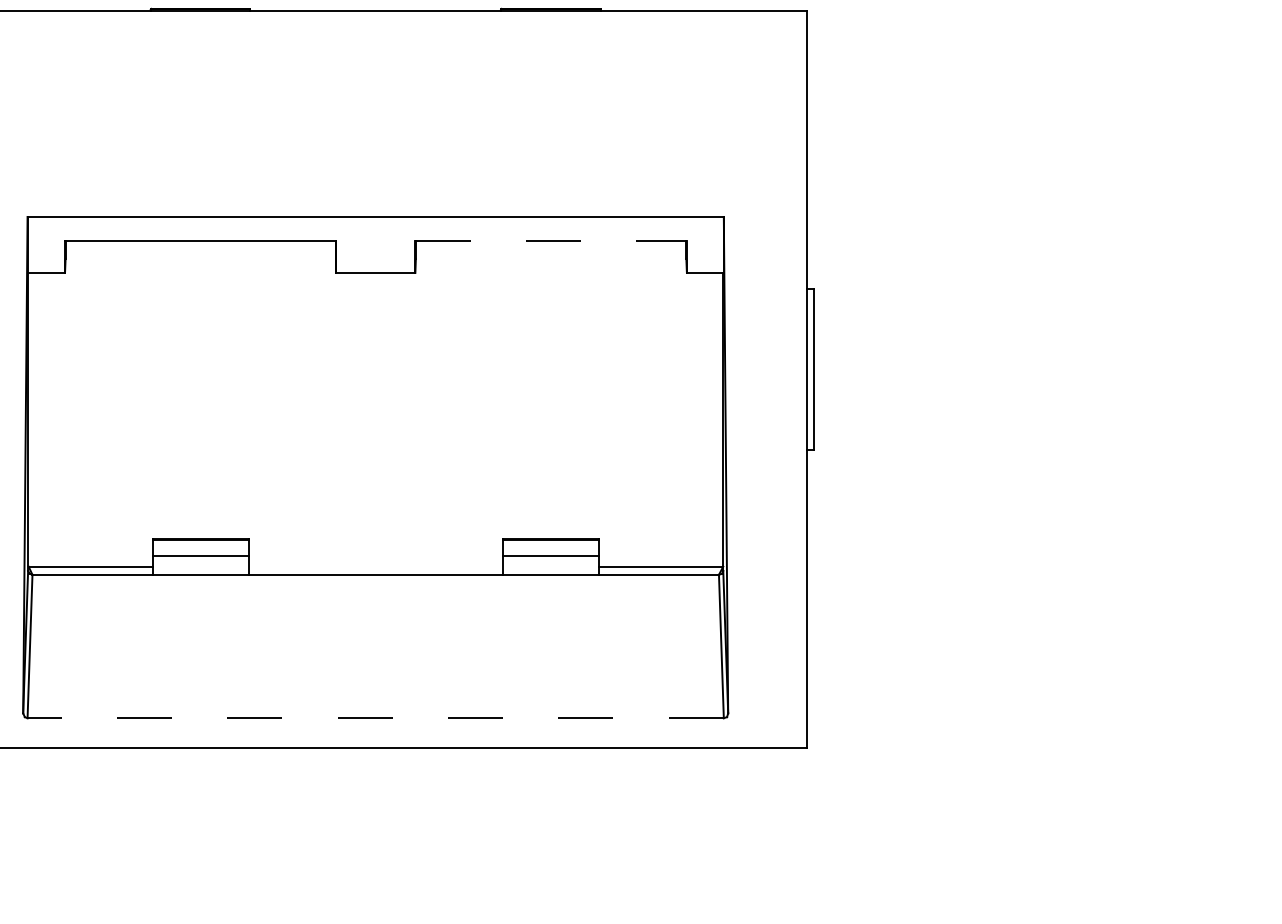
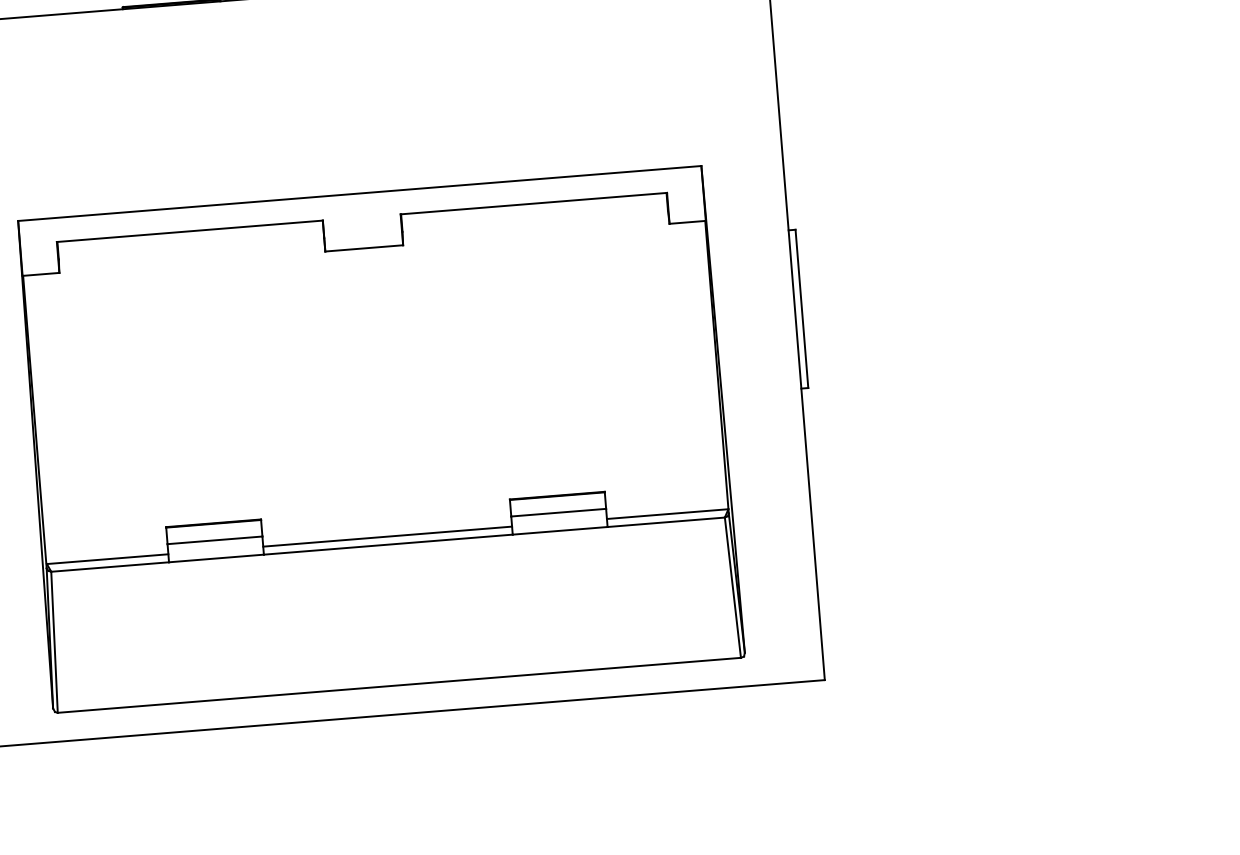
line: (551, 241) -> (534, 203), dashed -> solid
line: (375, 566) -> (387, 536), added
line: (375, 718) -> (399, 685), dashed -> solid

